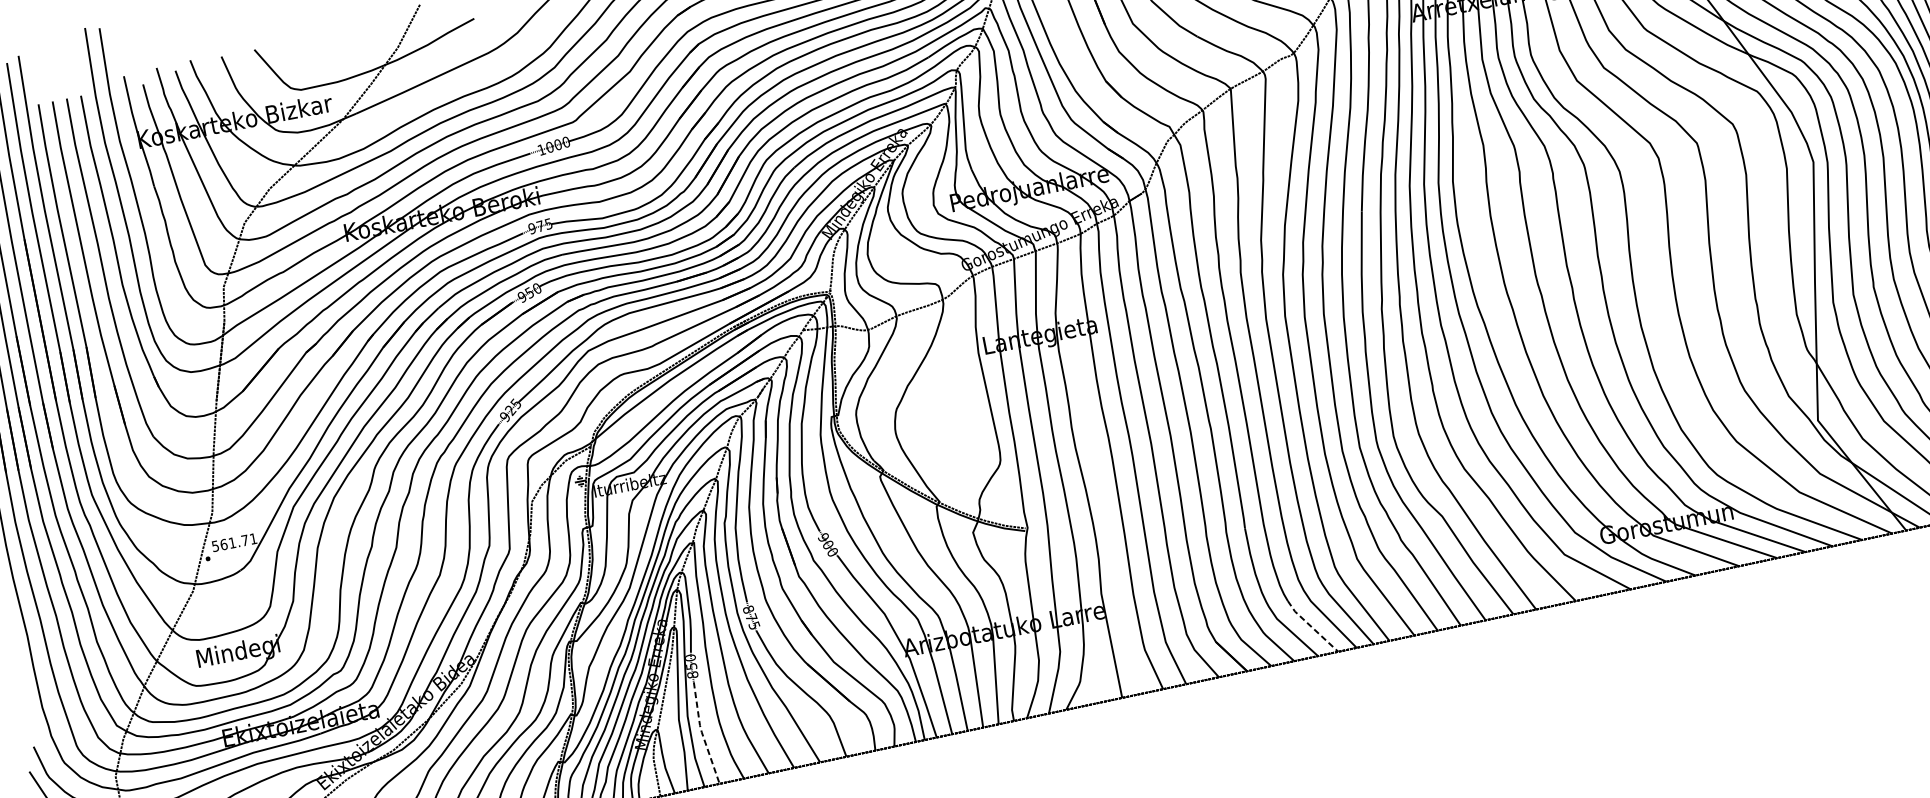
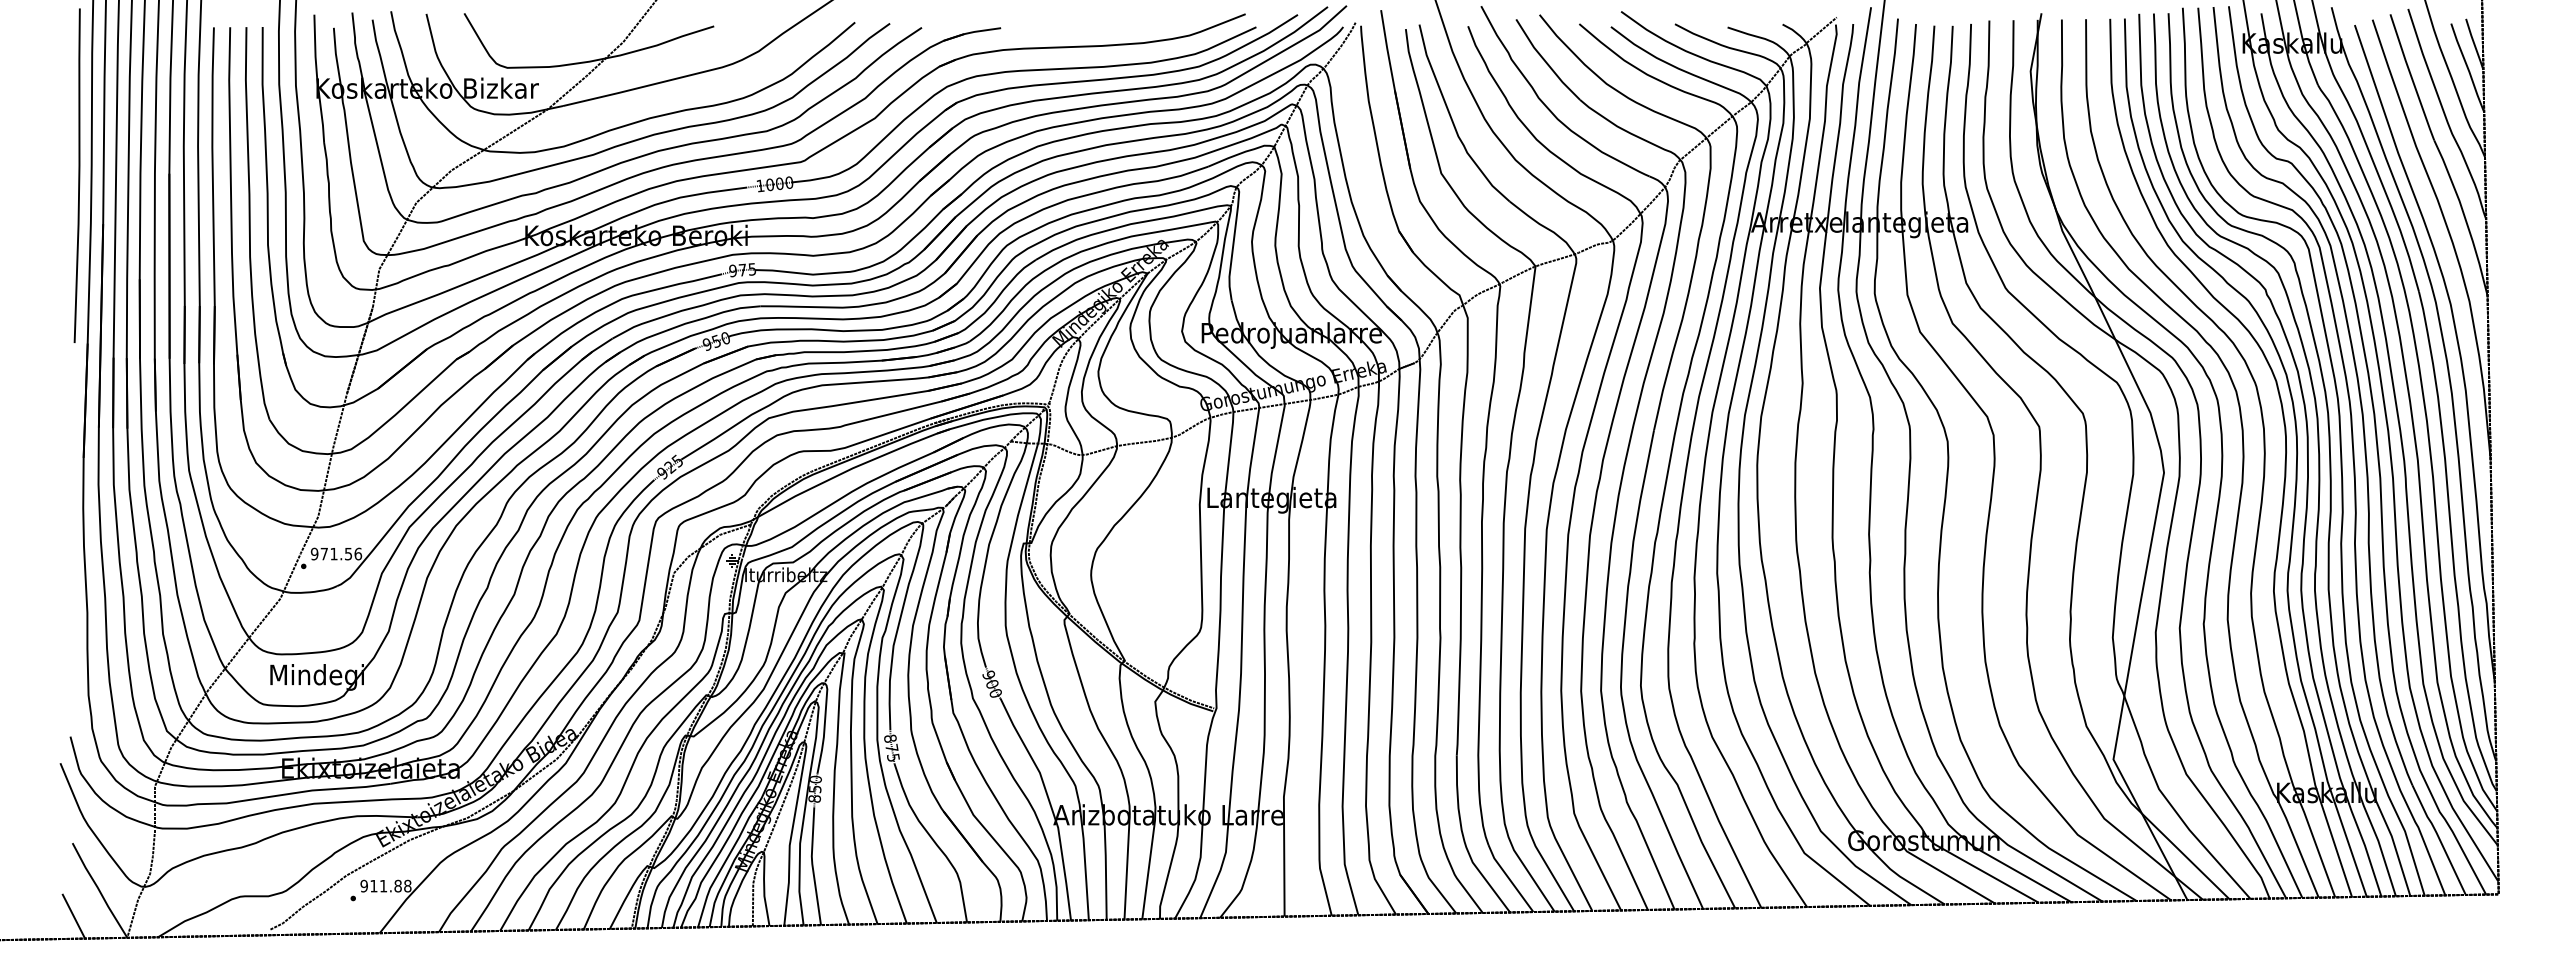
text: (234, 542) -> (336, 553), 561.71 -> 971.56
line: (1311, 627) -> (1509, 879), dashed -> solid
line: (702, 733) -> (812, 865), dashed -> solid

